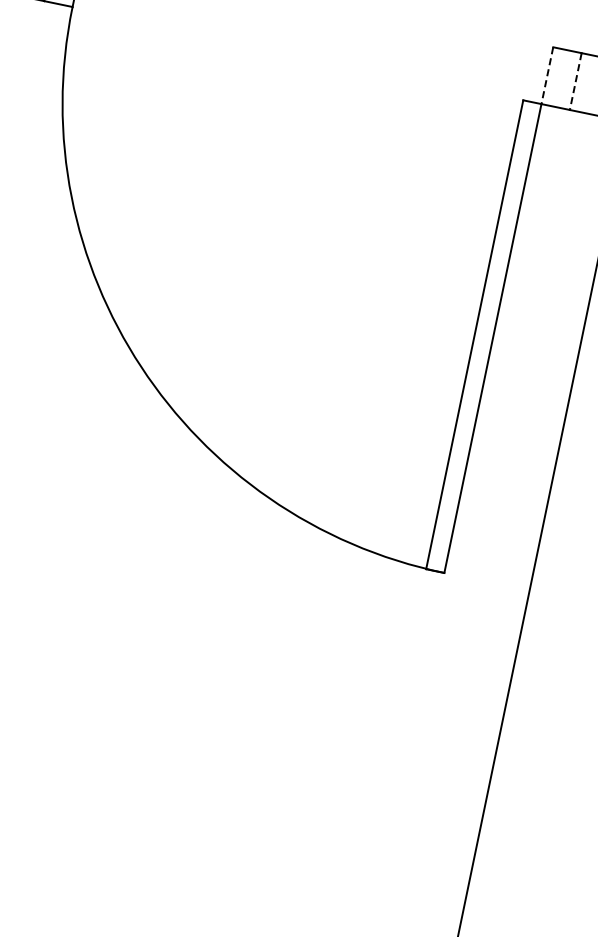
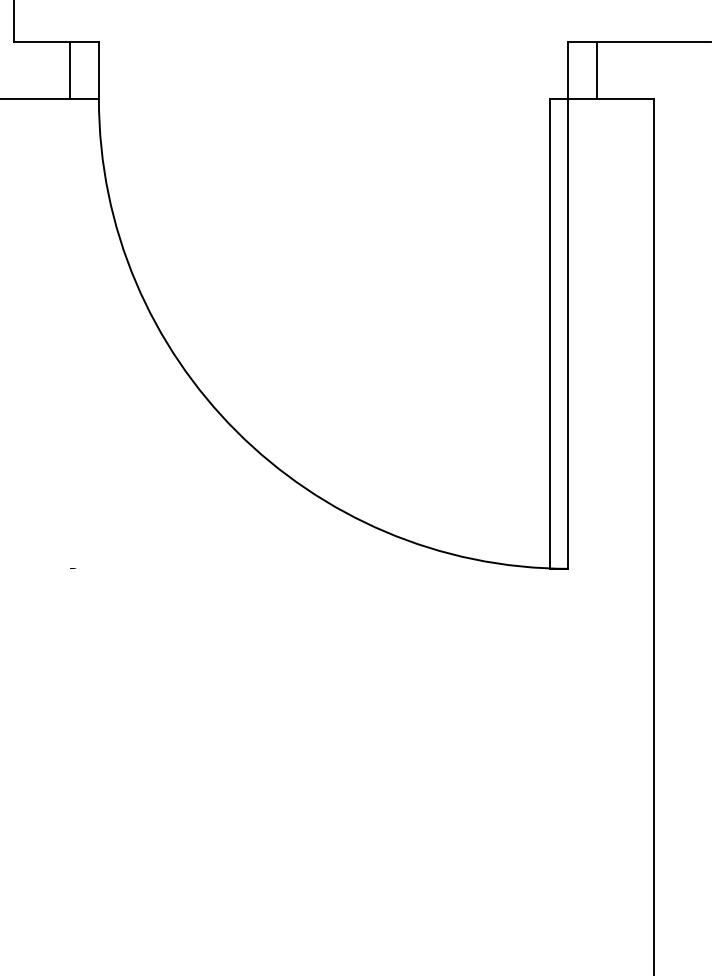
line: (547, 76) -> (568, 71), dashed -> solid
line: (575, 82) -> (596, 71), dashed -> solid

